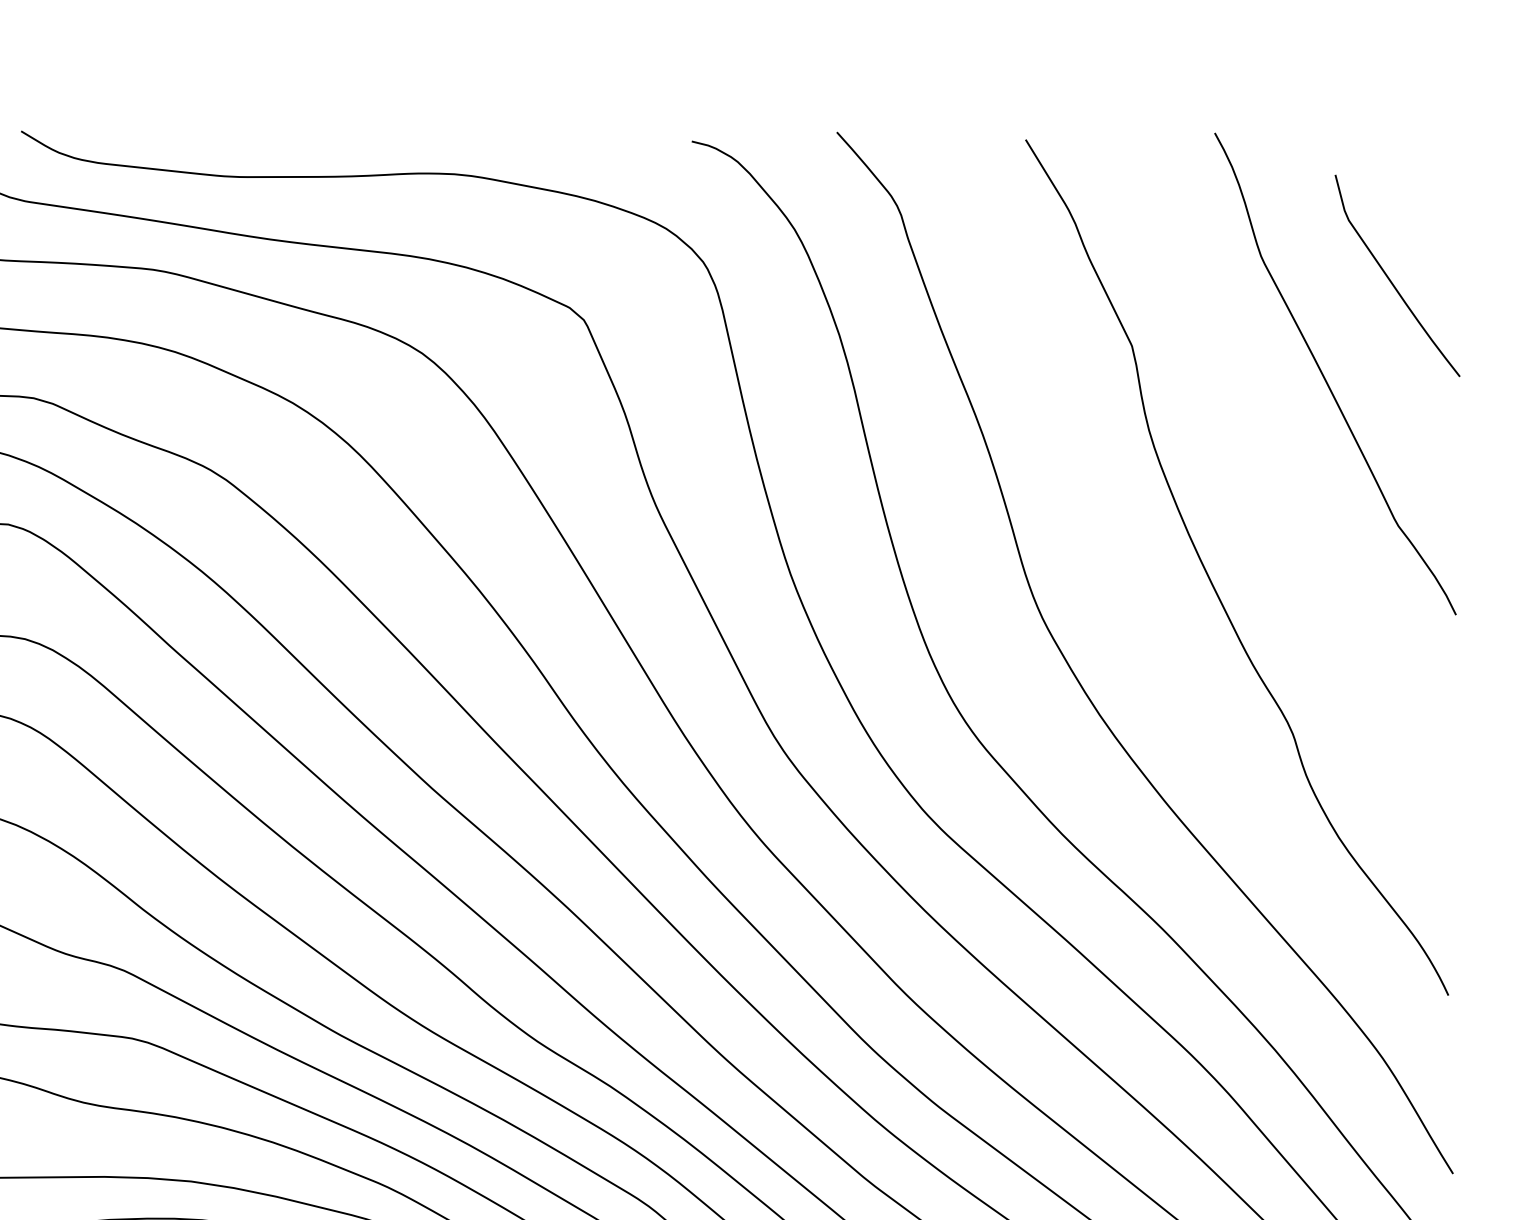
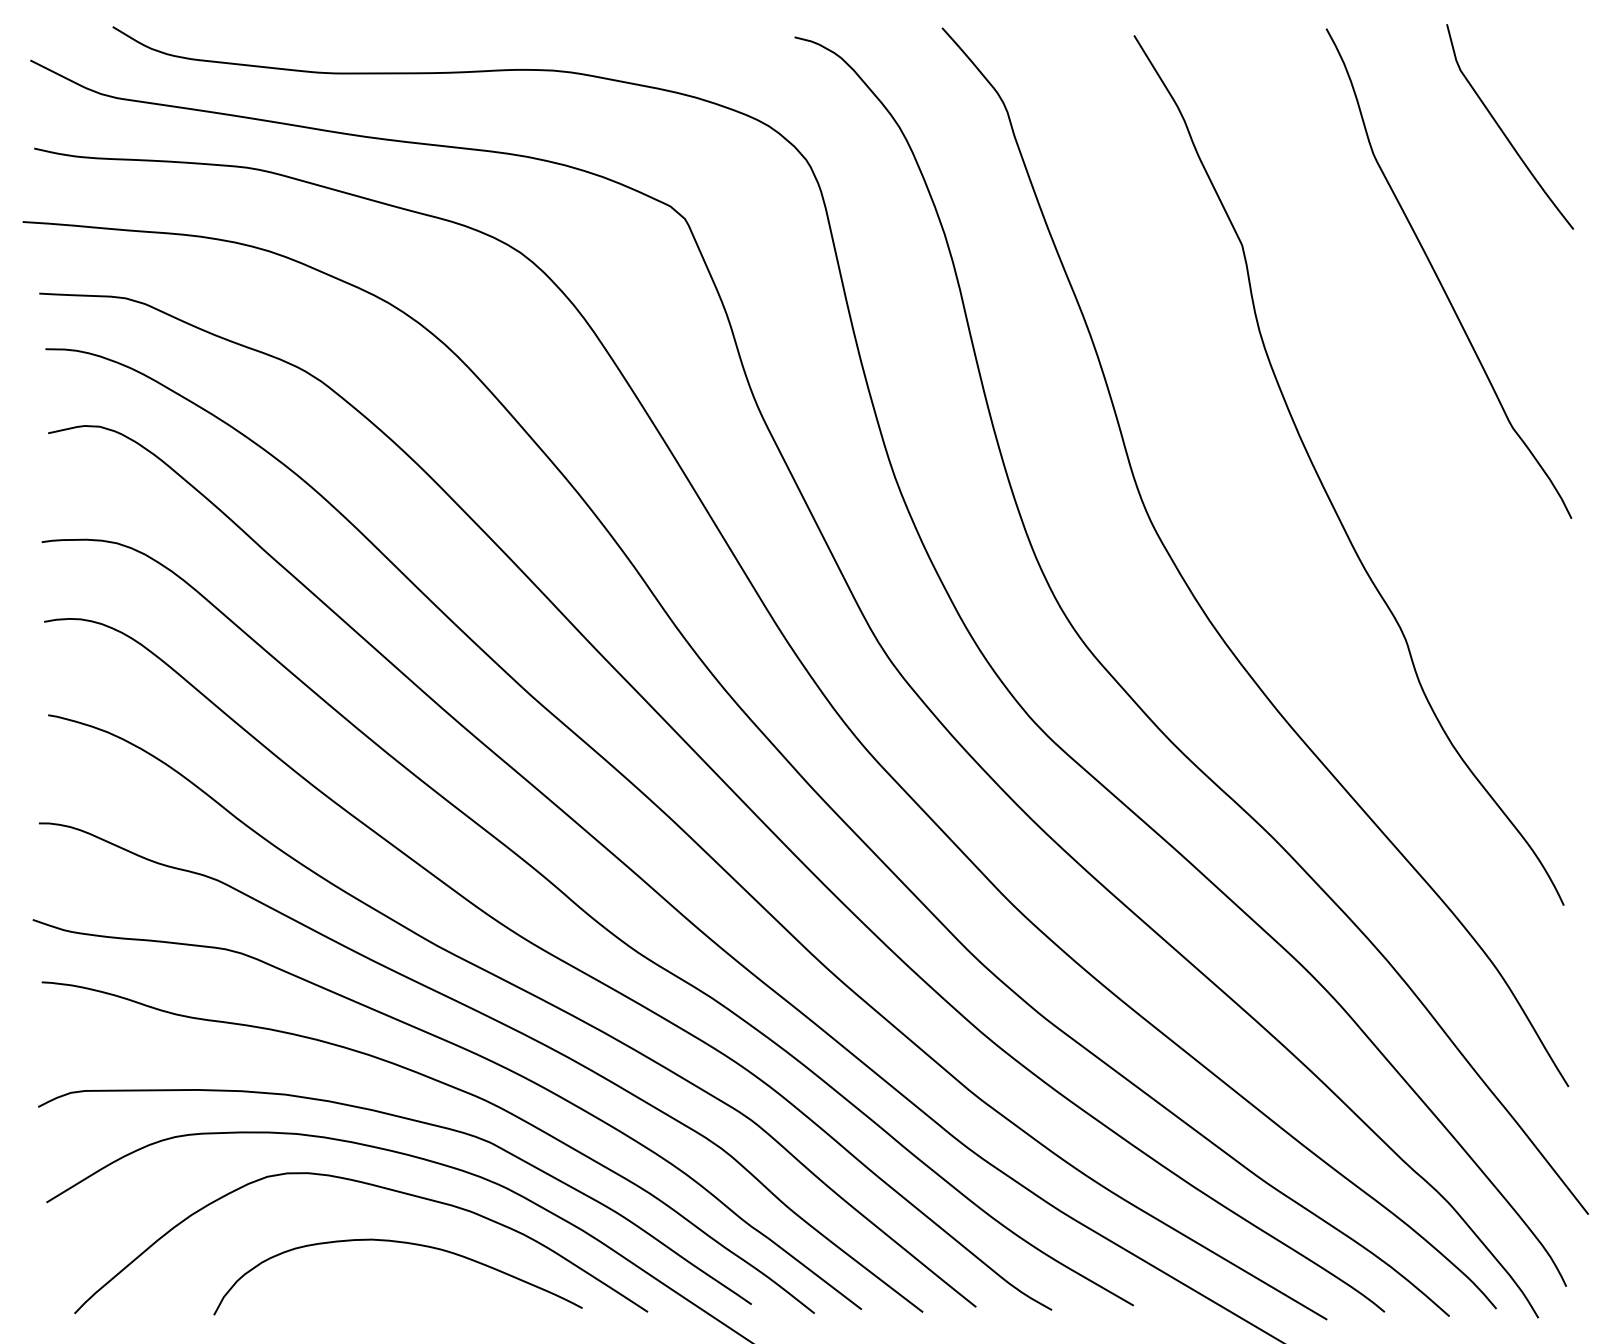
curve: (1392, 281) -> (1504, 132), moved

